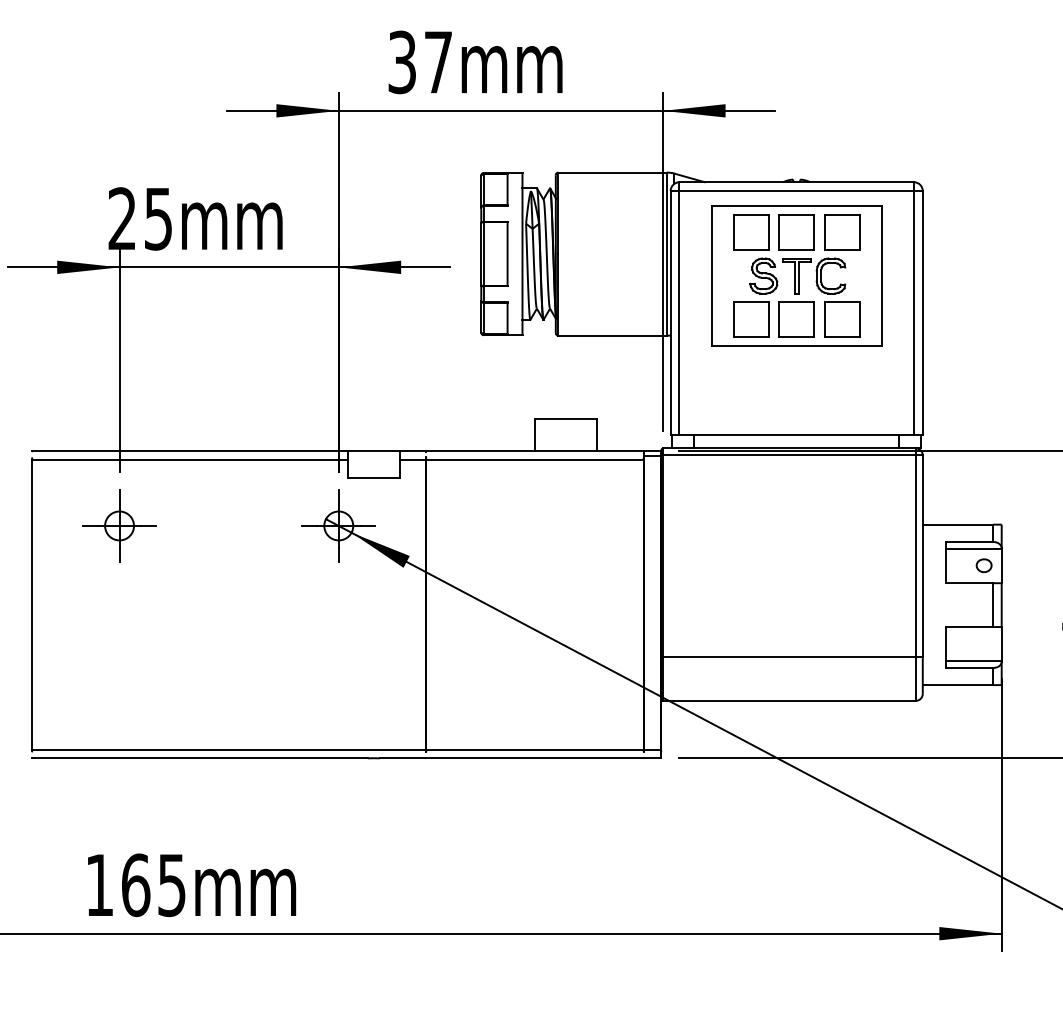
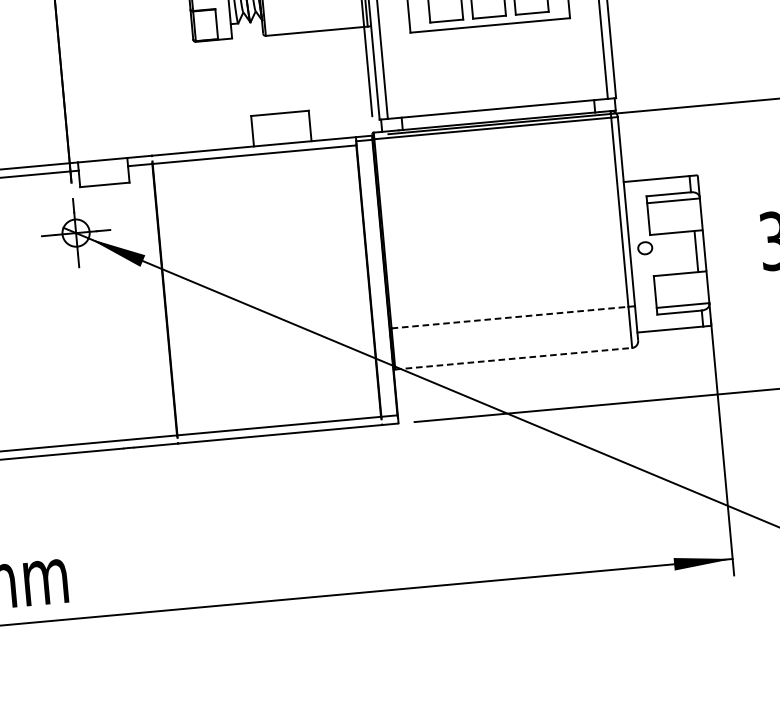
part: (983, 565) -> (644, 248), moved
line: (789, 657) -> (510, 318), solid -> dashed
line: (789, 700) -> (513, 358), solid -> dashed

